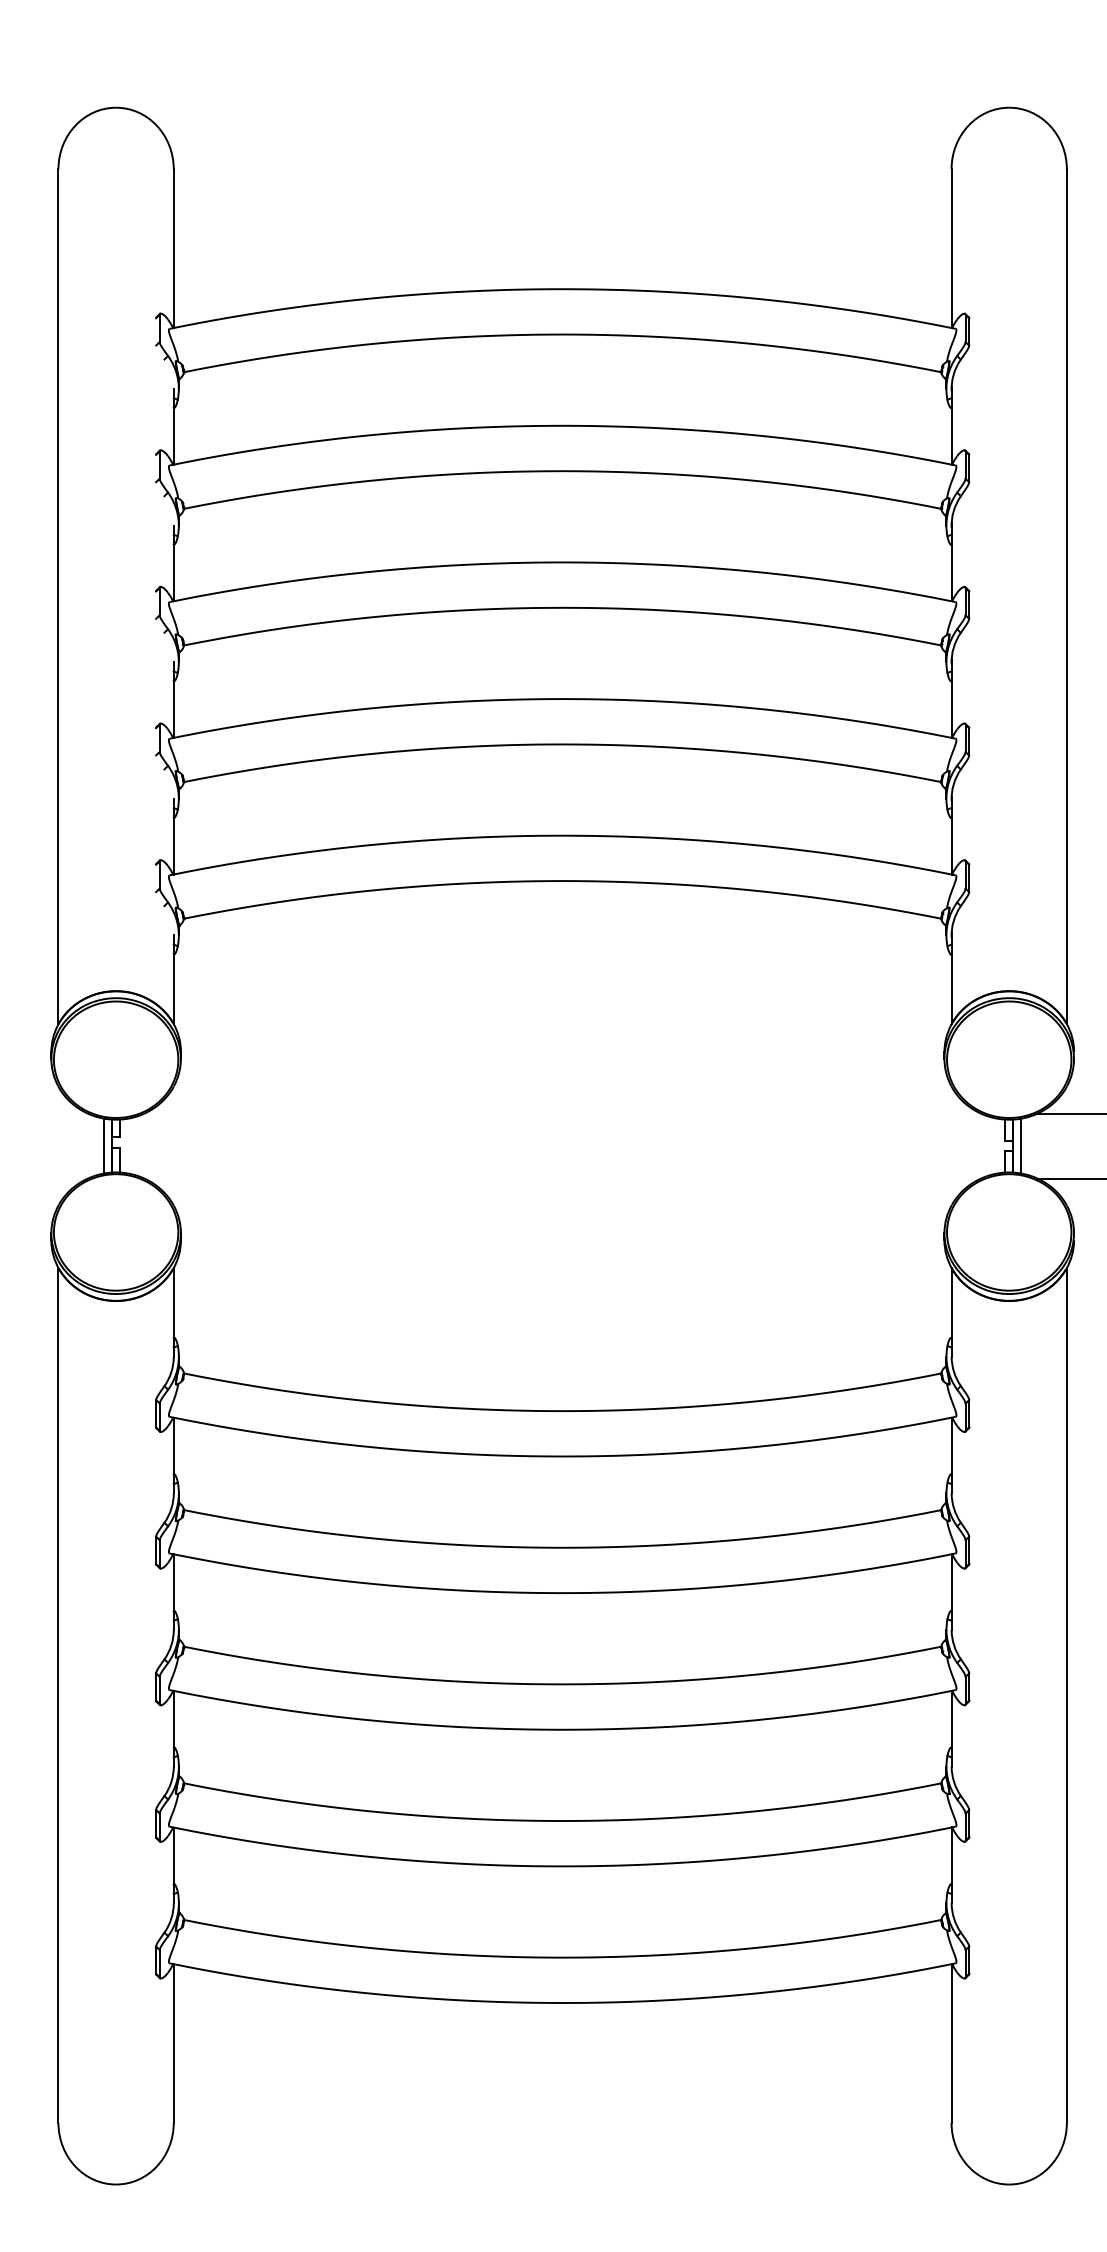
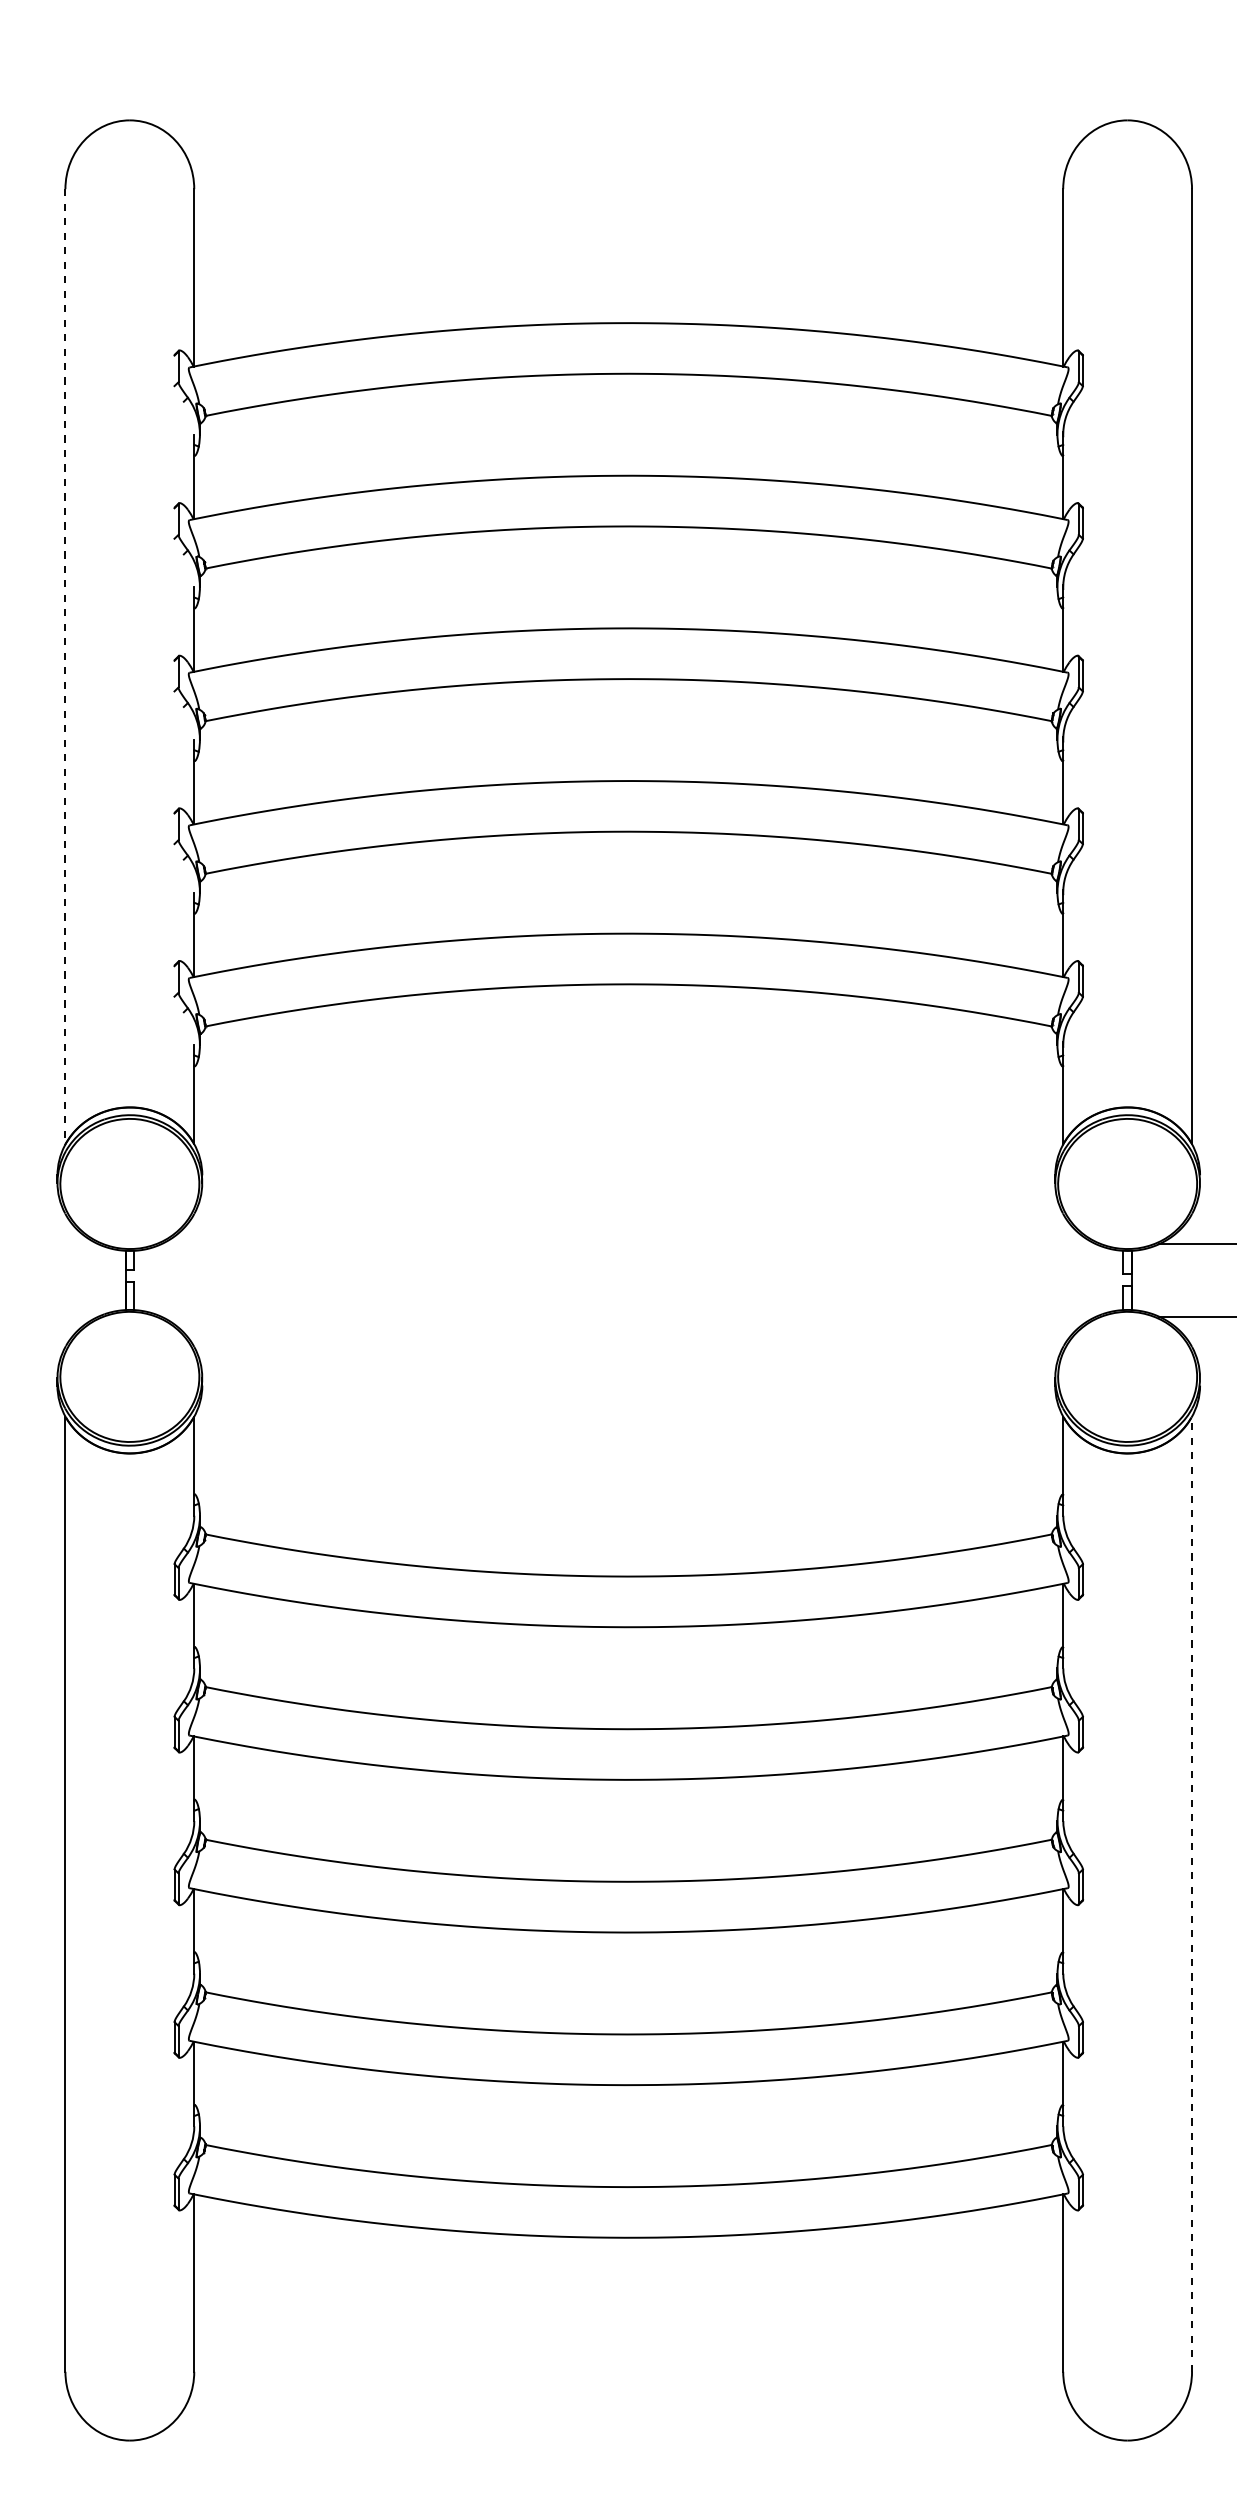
line: (58, 596) -> (65, 666), solid -> dashed
line: (104, 1146) -> (116, 1280), removed
line: (1020, 1146) -> (1140, 1280), removed
line: (1067, 1695) -> (1192, 1894), solid -> dashed

